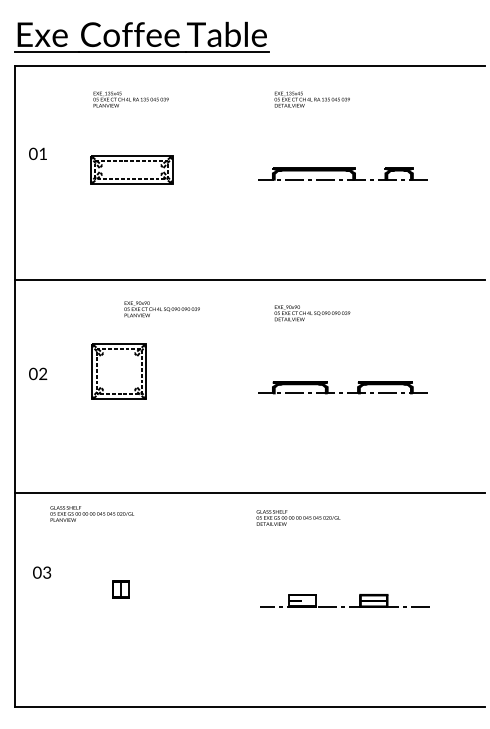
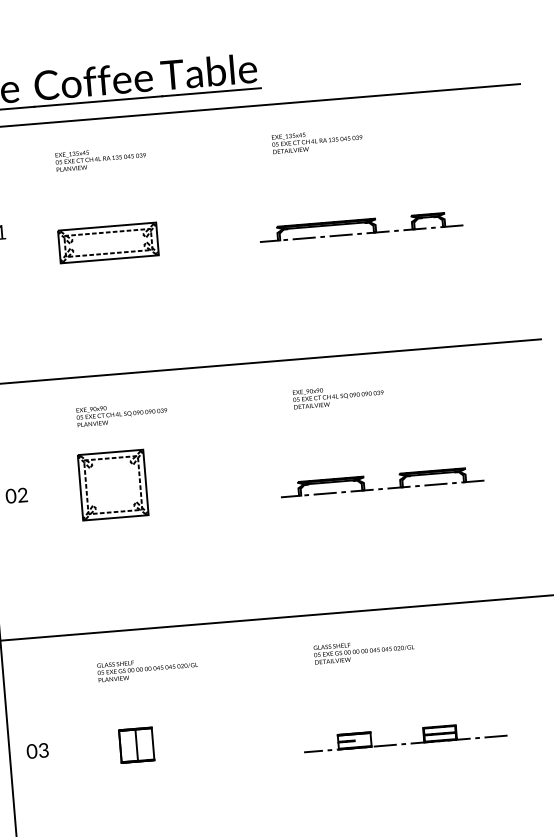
text: (161, 309) -> (121, 414), moved
text: (91, 513) -> (146, 668), moved
text: (298, 517) -> (364, 650), moved
text: (42, 572) -> (38, 750), moved
part: (120, 589) -> (136, 745), size x1.67

